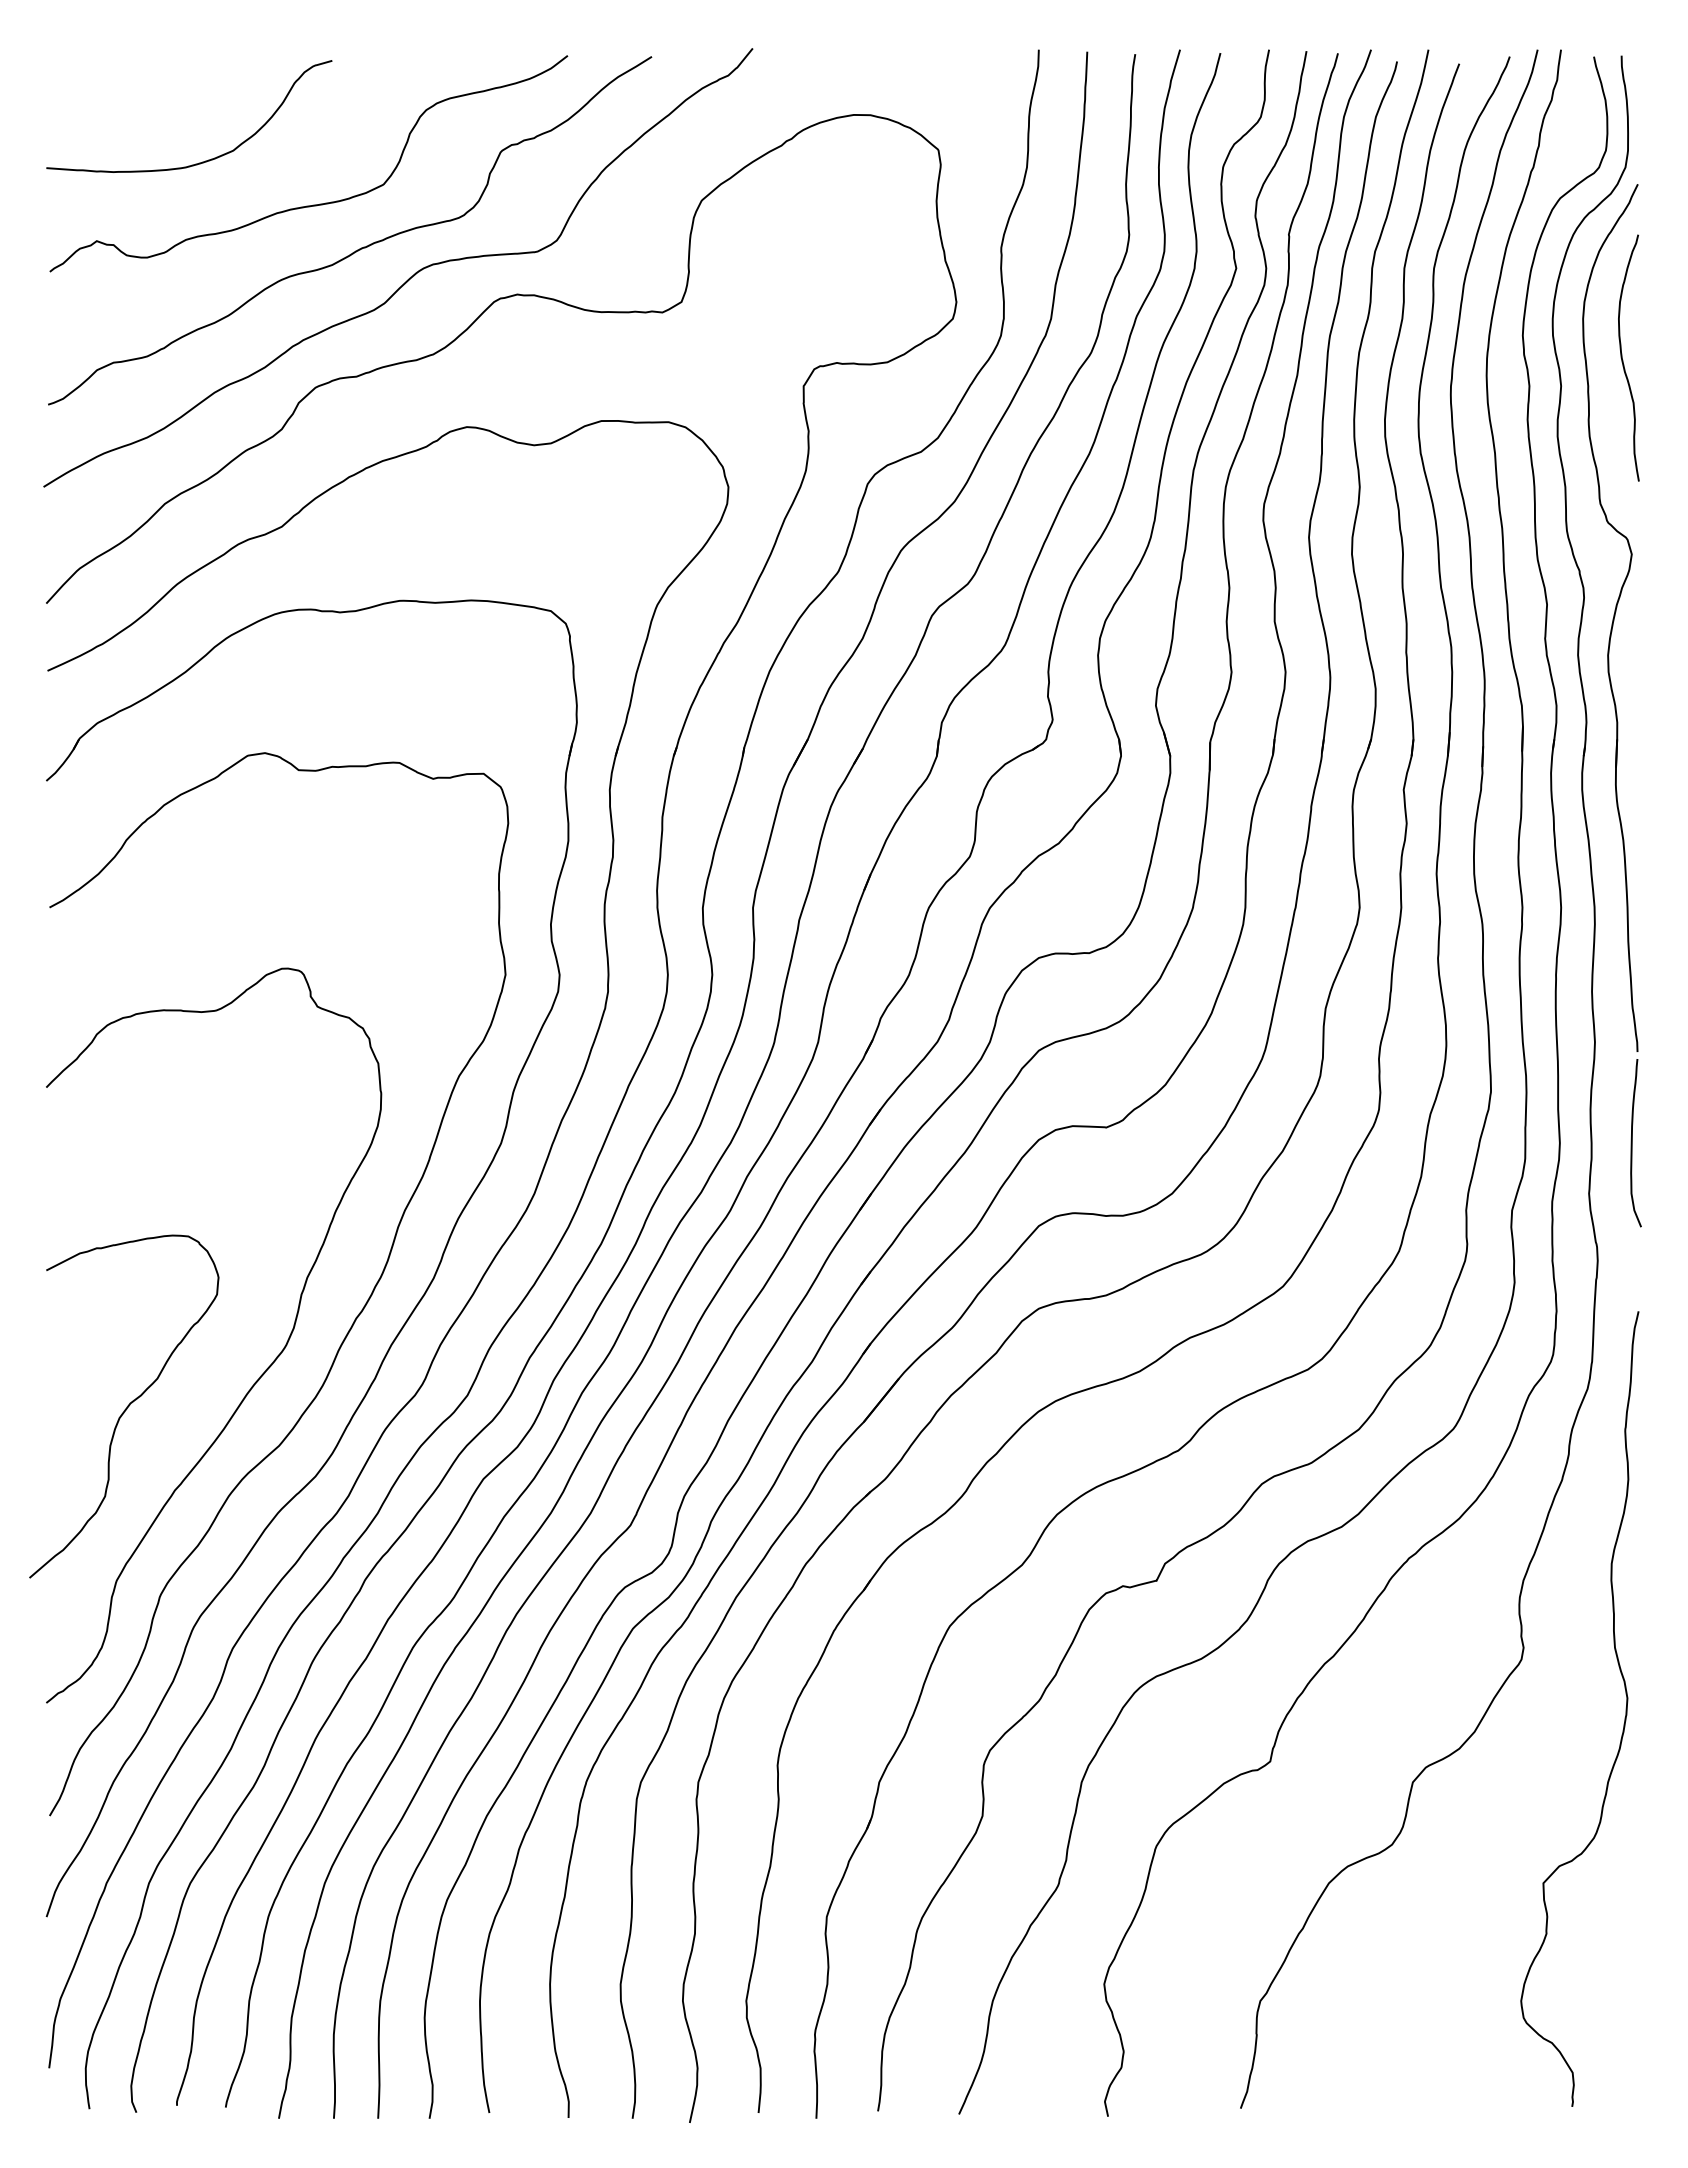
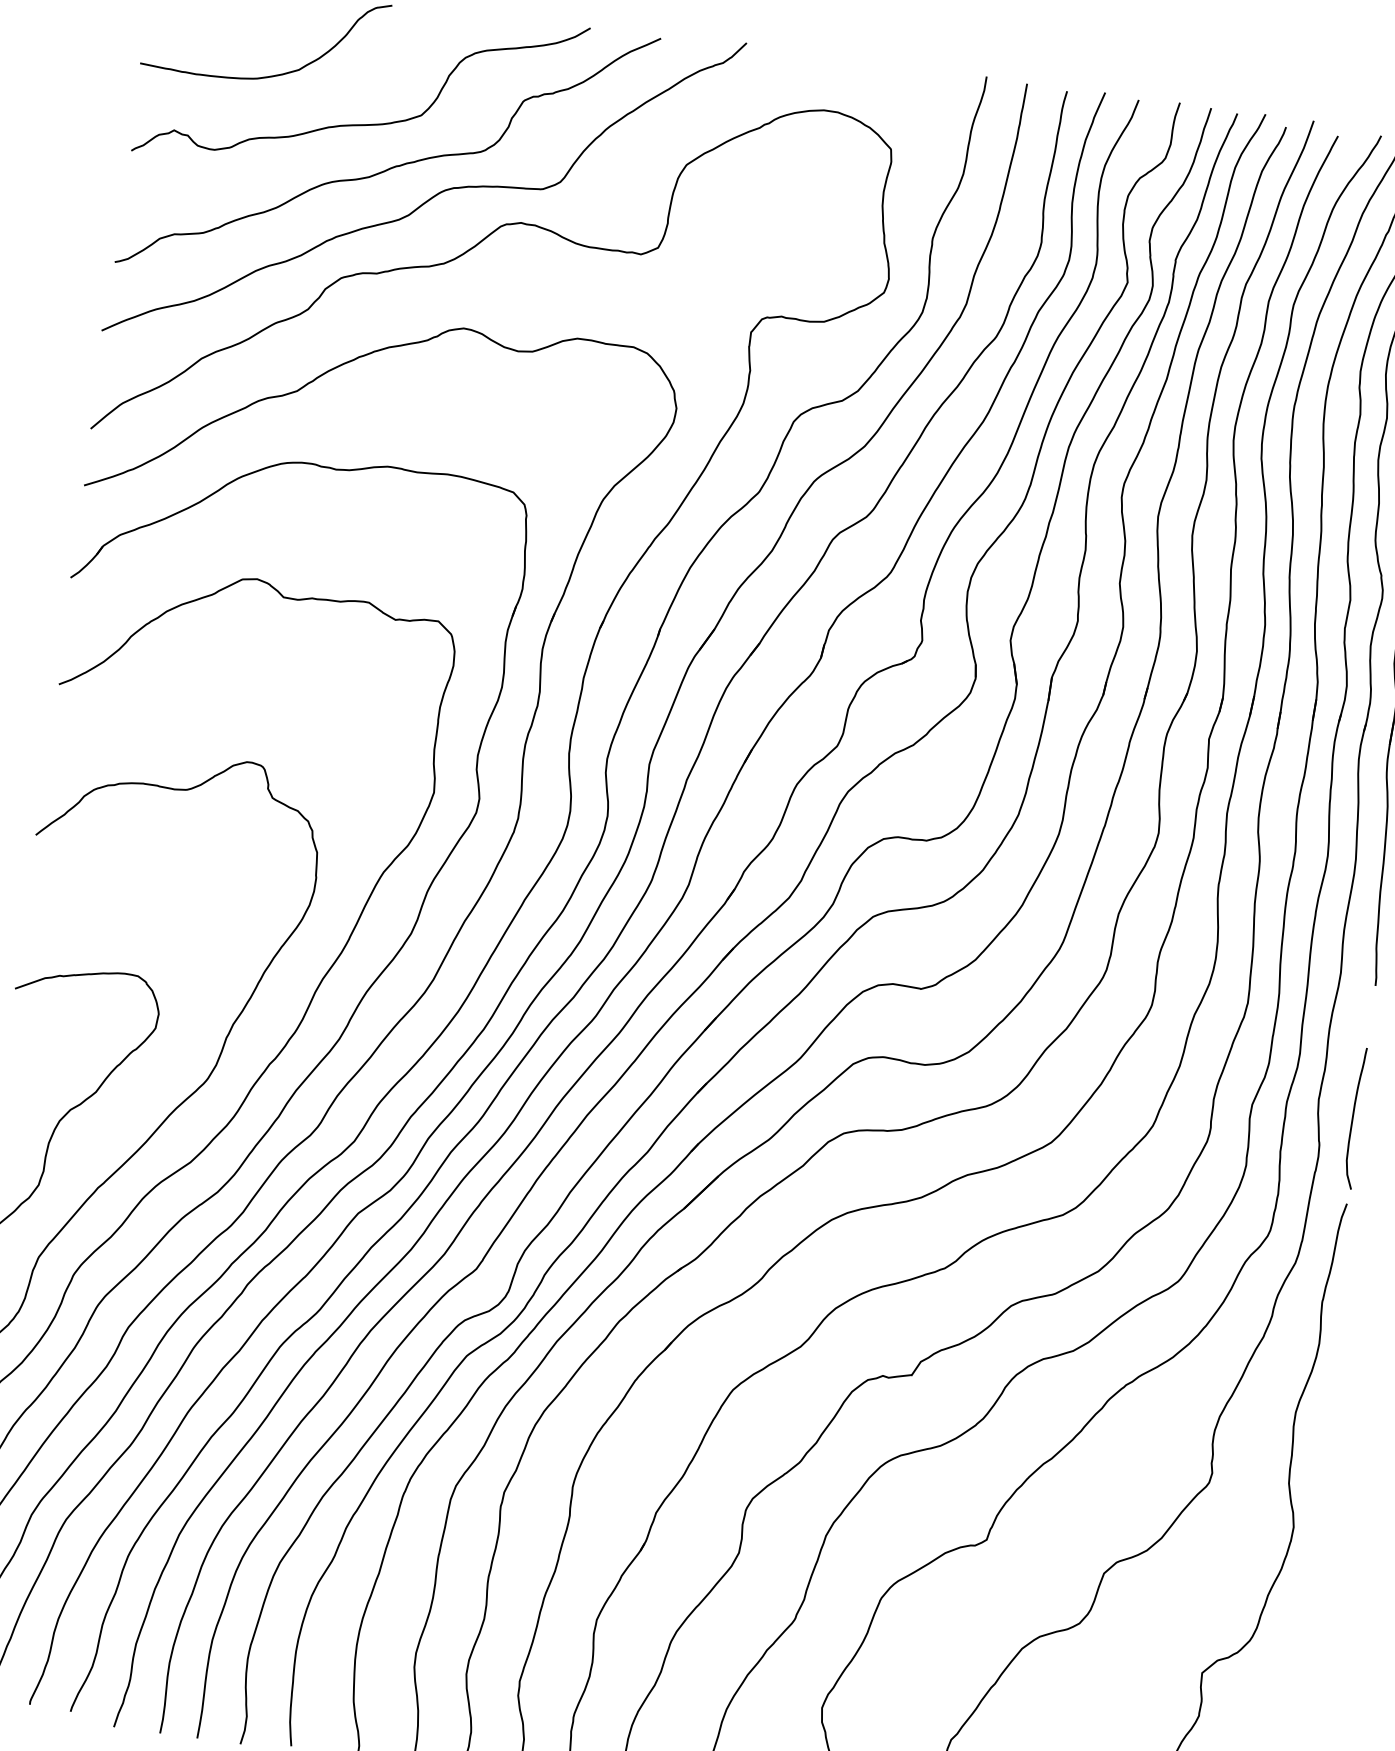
curve: (1632, 1143) -> (1353, 1118), moved

